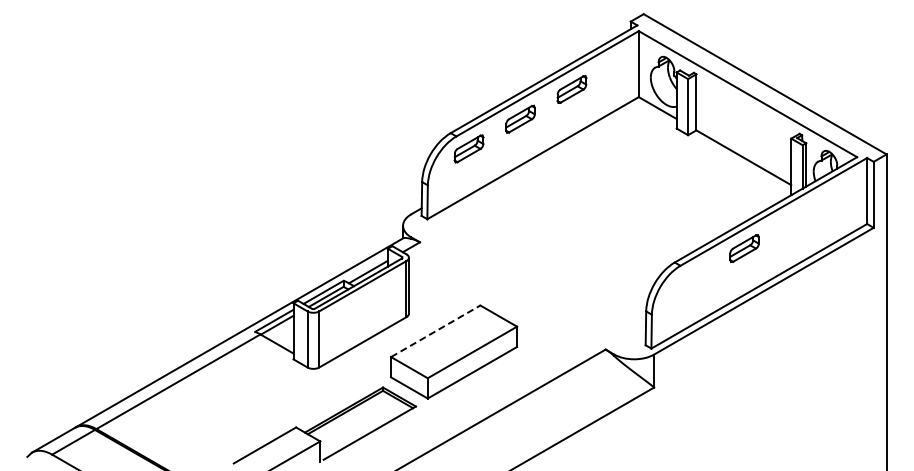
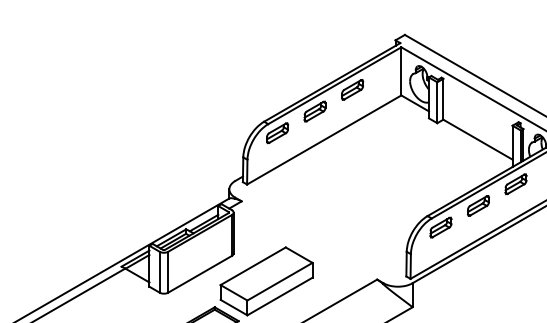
part: (795, 218) -> (515, 183), added
part: (692, 277) -> (440, 227), added
line: (435, 331) -> (253, 266), dashed -> solid

